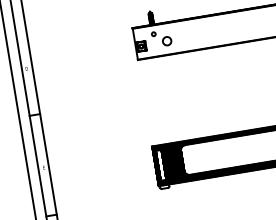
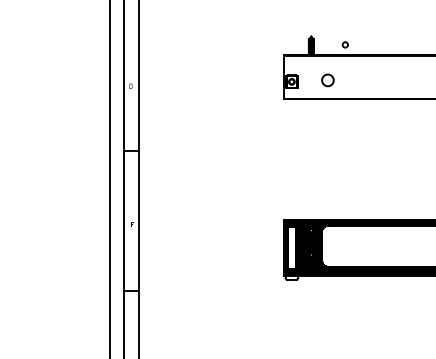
circle: (153, 34) -> (344, 44), moved

